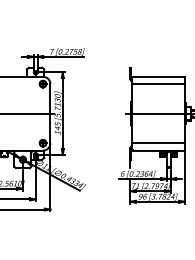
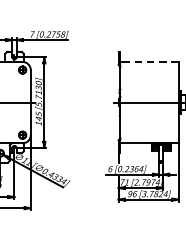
line: (157, 76) -> (148, 61), solid -> dashed
line: (157, 84) -> (148, 70), removed
line: (157, 143) -> (148, 135), removed

